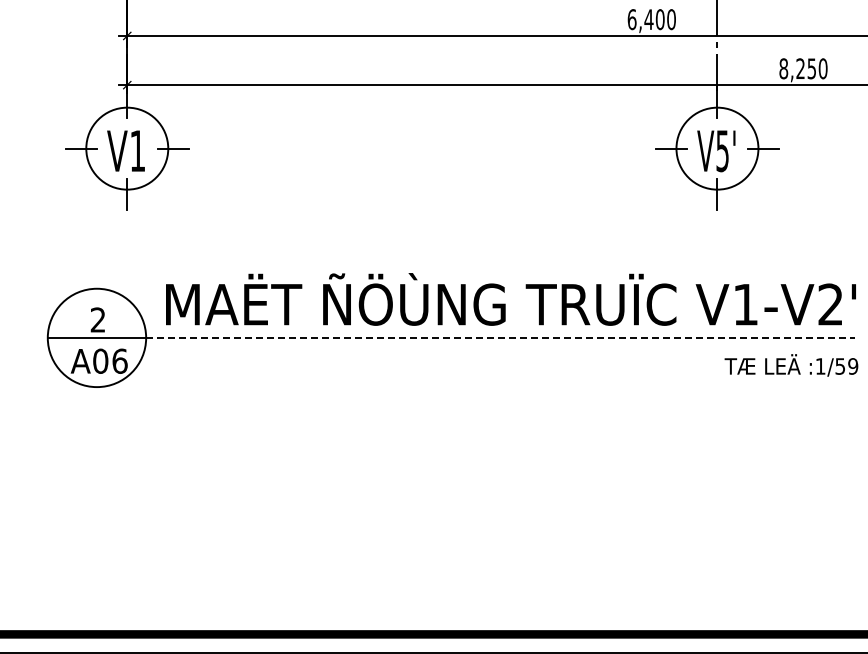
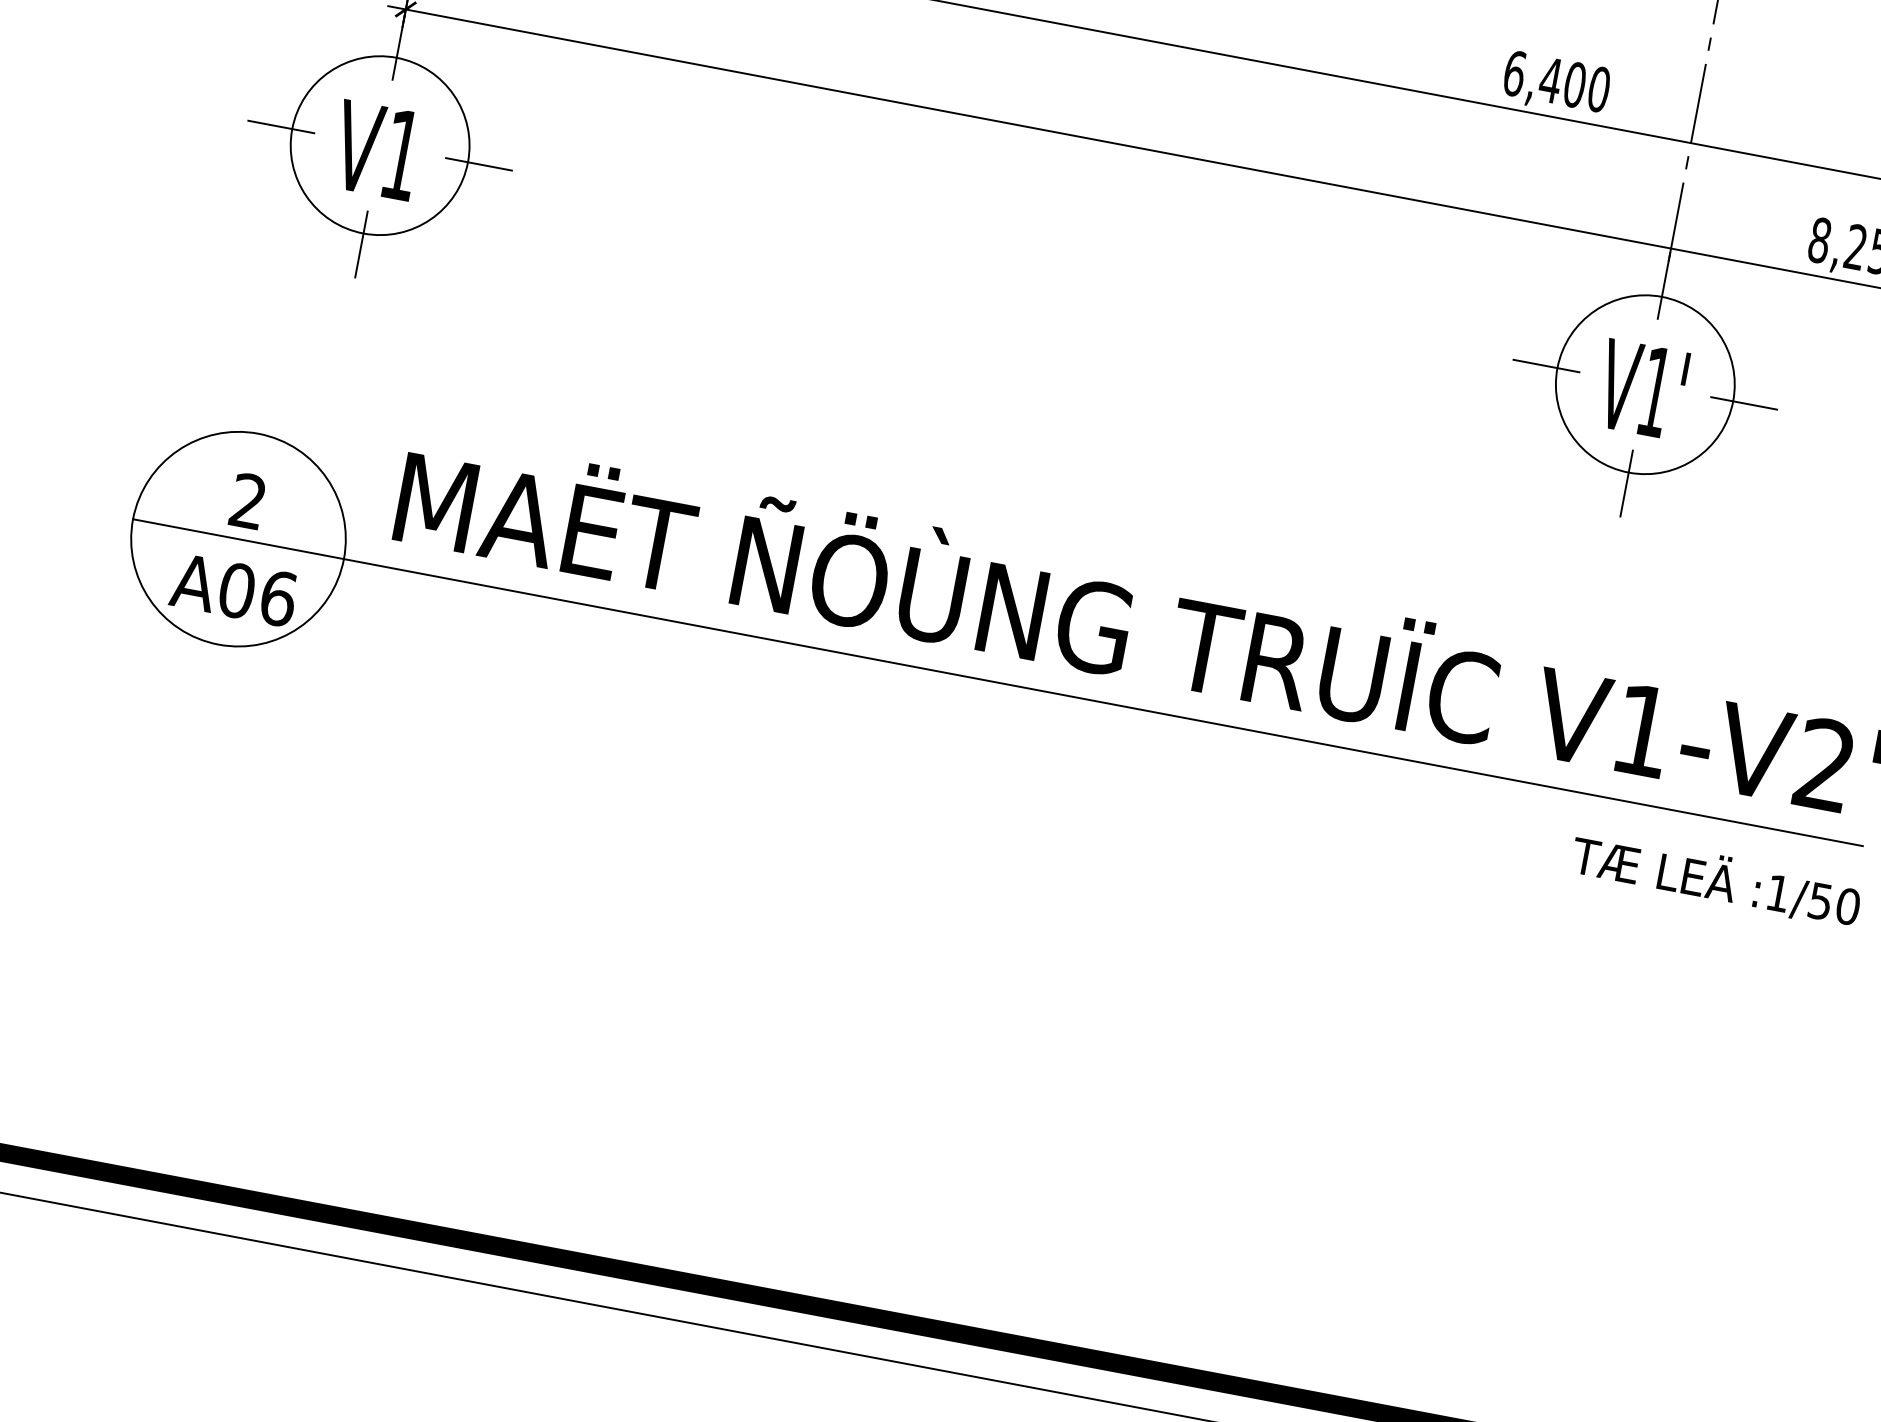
text: (722, 151) -> (1654, 392), V5' -> V1'
line: (500, 337) -> (1103, 701), dashed -> solid
text: (853, 366) -> (1848, 906), :1/59 -> :1/50

